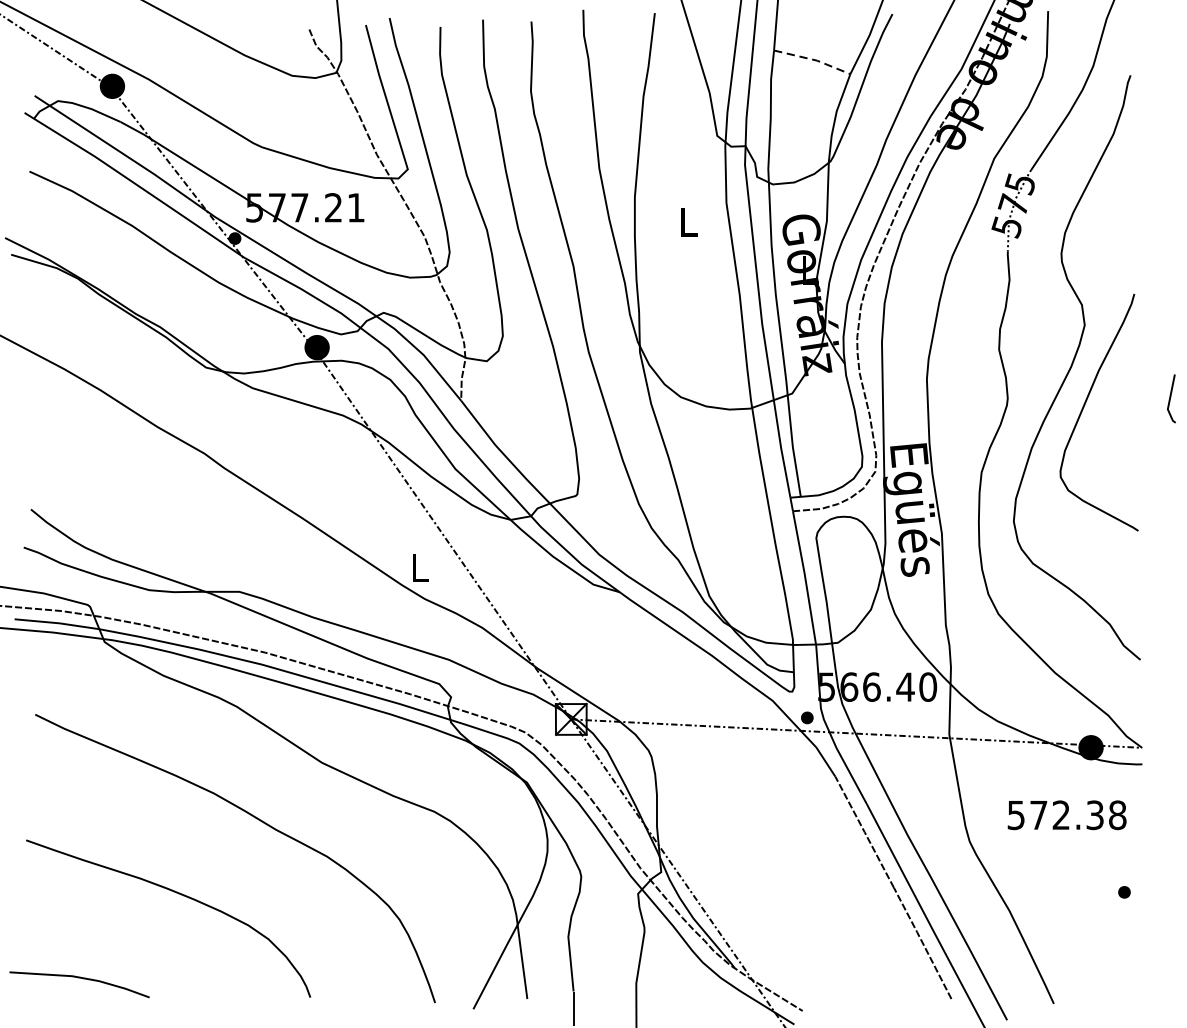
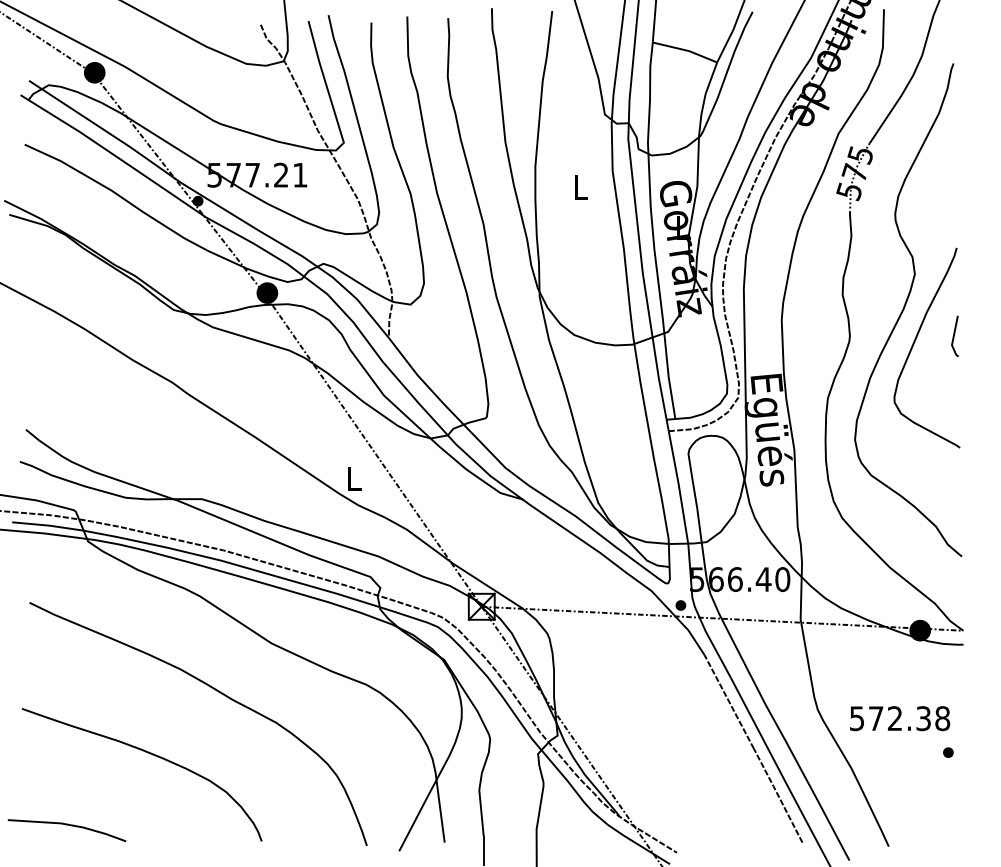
line: (814, 59) -> (686, 50), dashed -> solid
line: (1170, 397) -> (954, 335), moved
text: (1067, 815) -> (900, 718), moved

